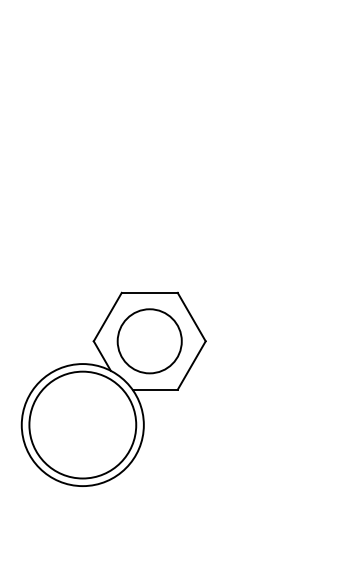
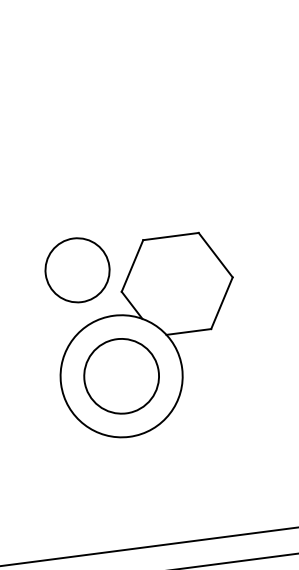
circle: (149, 341) -> (77, 270), moved
circle: (82, 424) -> (121, 375), size x0.7

